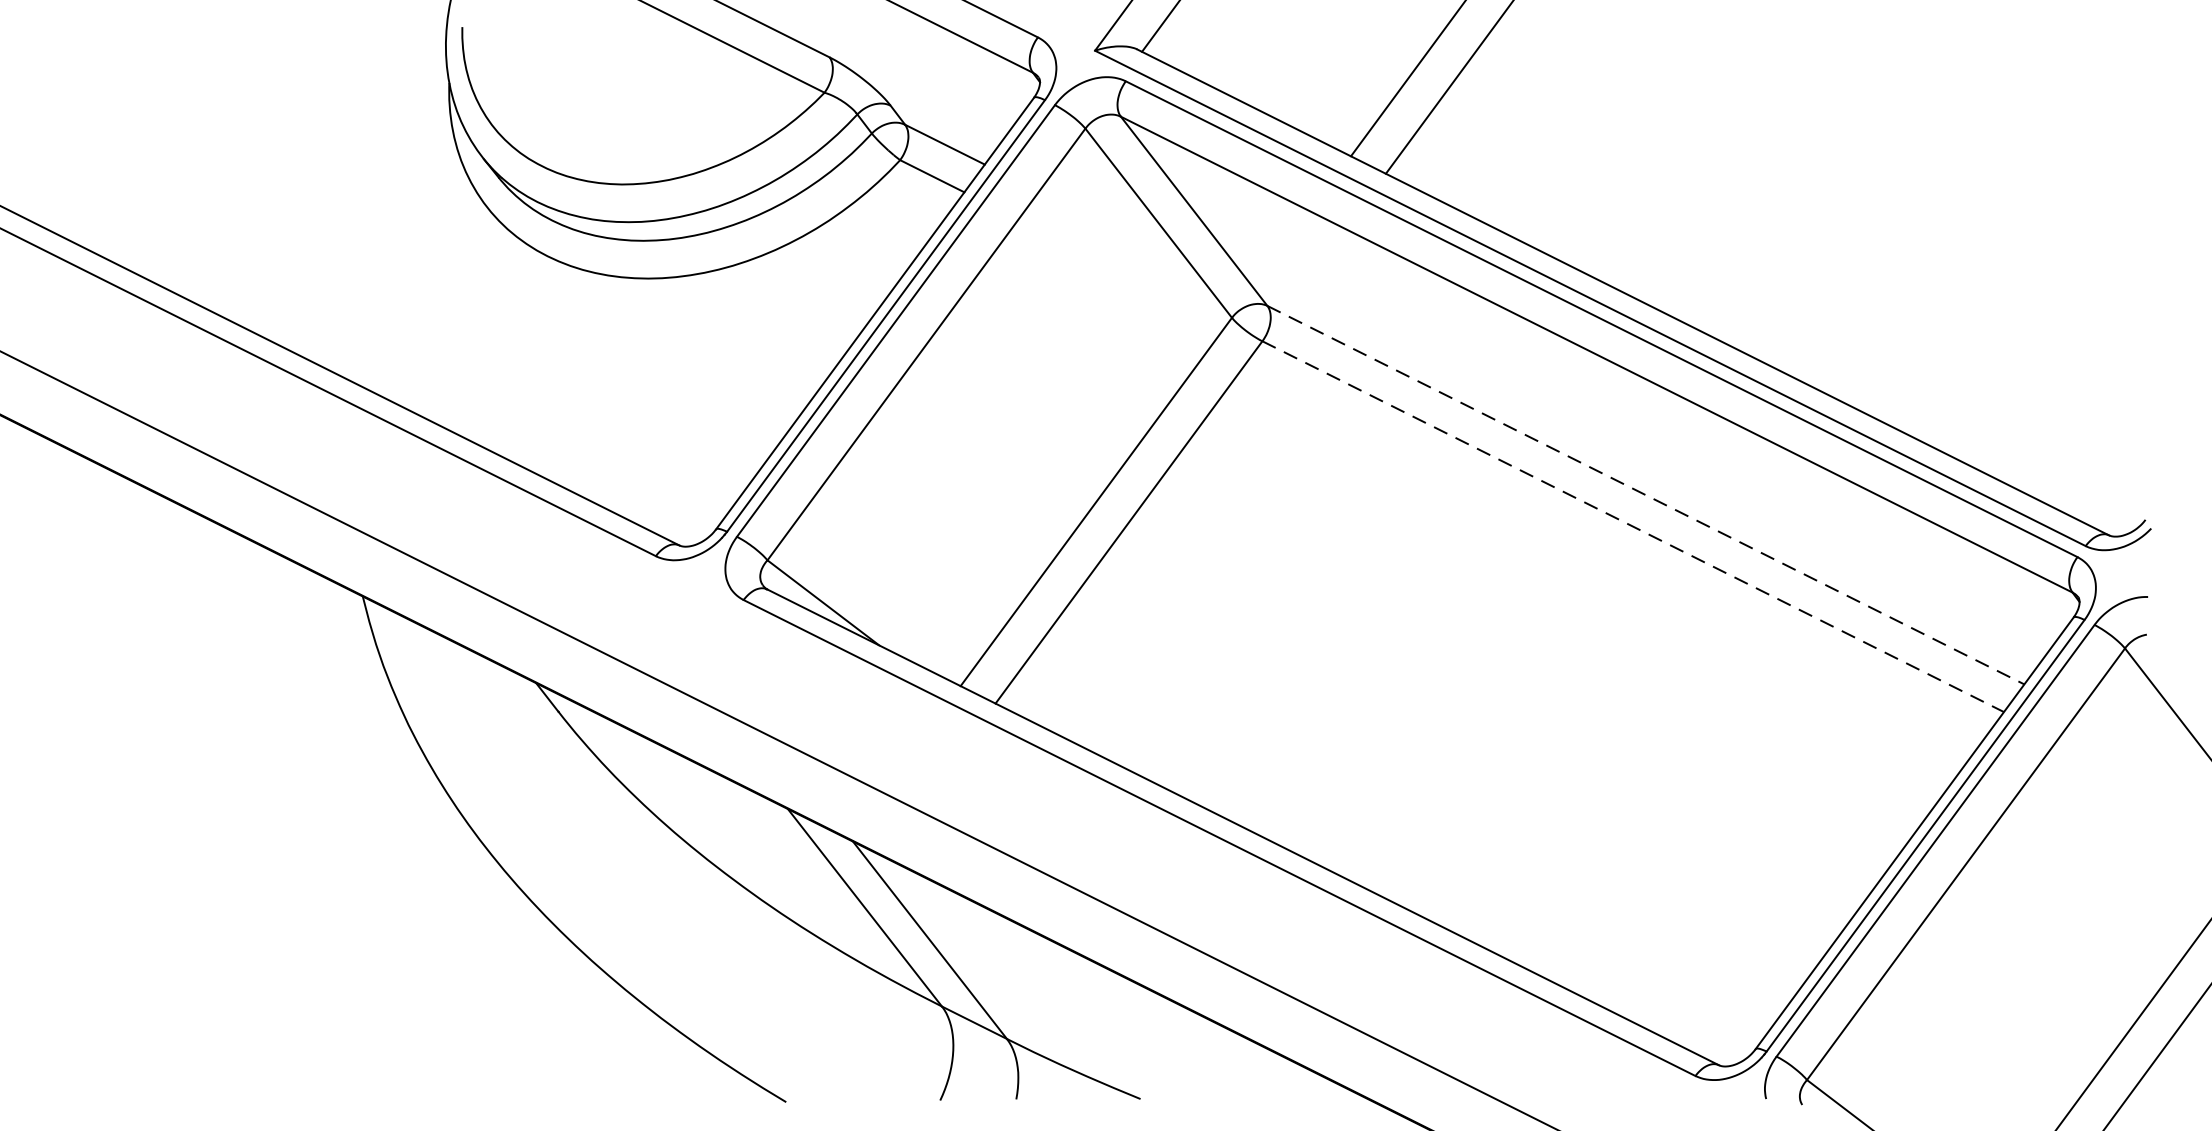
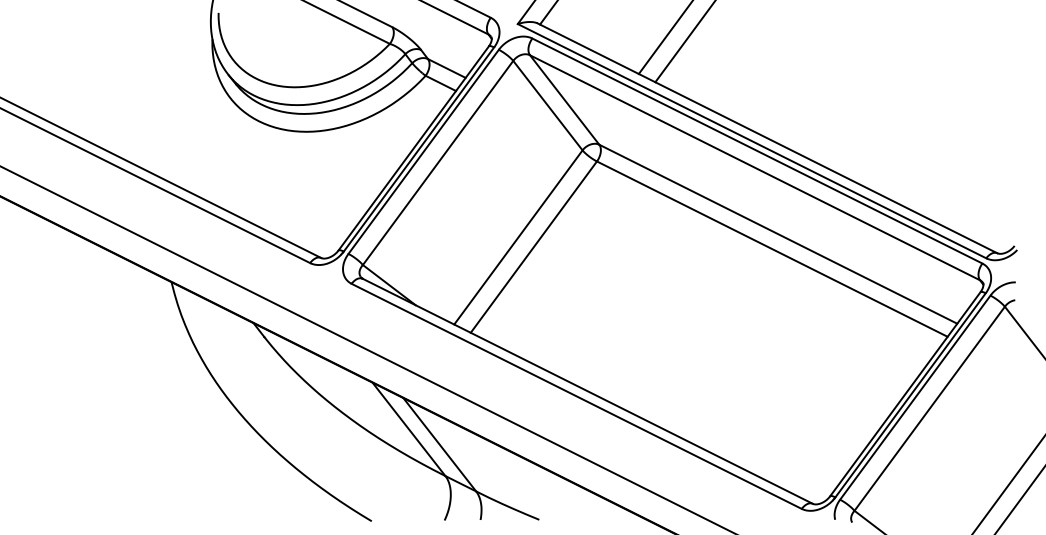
line: (1646, 495) -> (778, 234), dashed -> solid
line: (1633, 527) -> (772, 249), dashed -> solid

